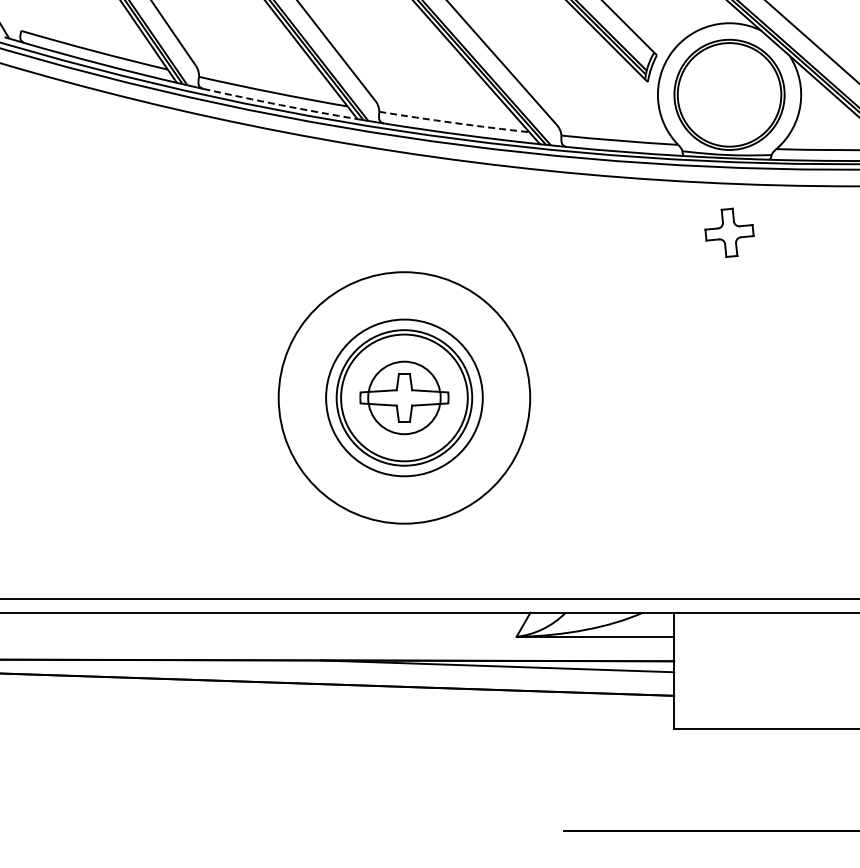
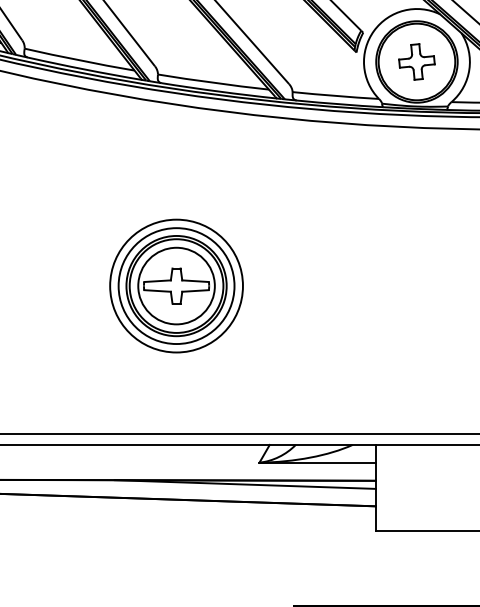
arc: (280, 105) -> (84, 69), dashed -> solid
arc: (454, 122) -> (213, 82), dashed -> solid
part: (729, 232) -> (416, 61), moved
circle: (404, 397) -> (176, 285), size x0.71
circle: (404, 397) -> (176, 285), size x1.43

